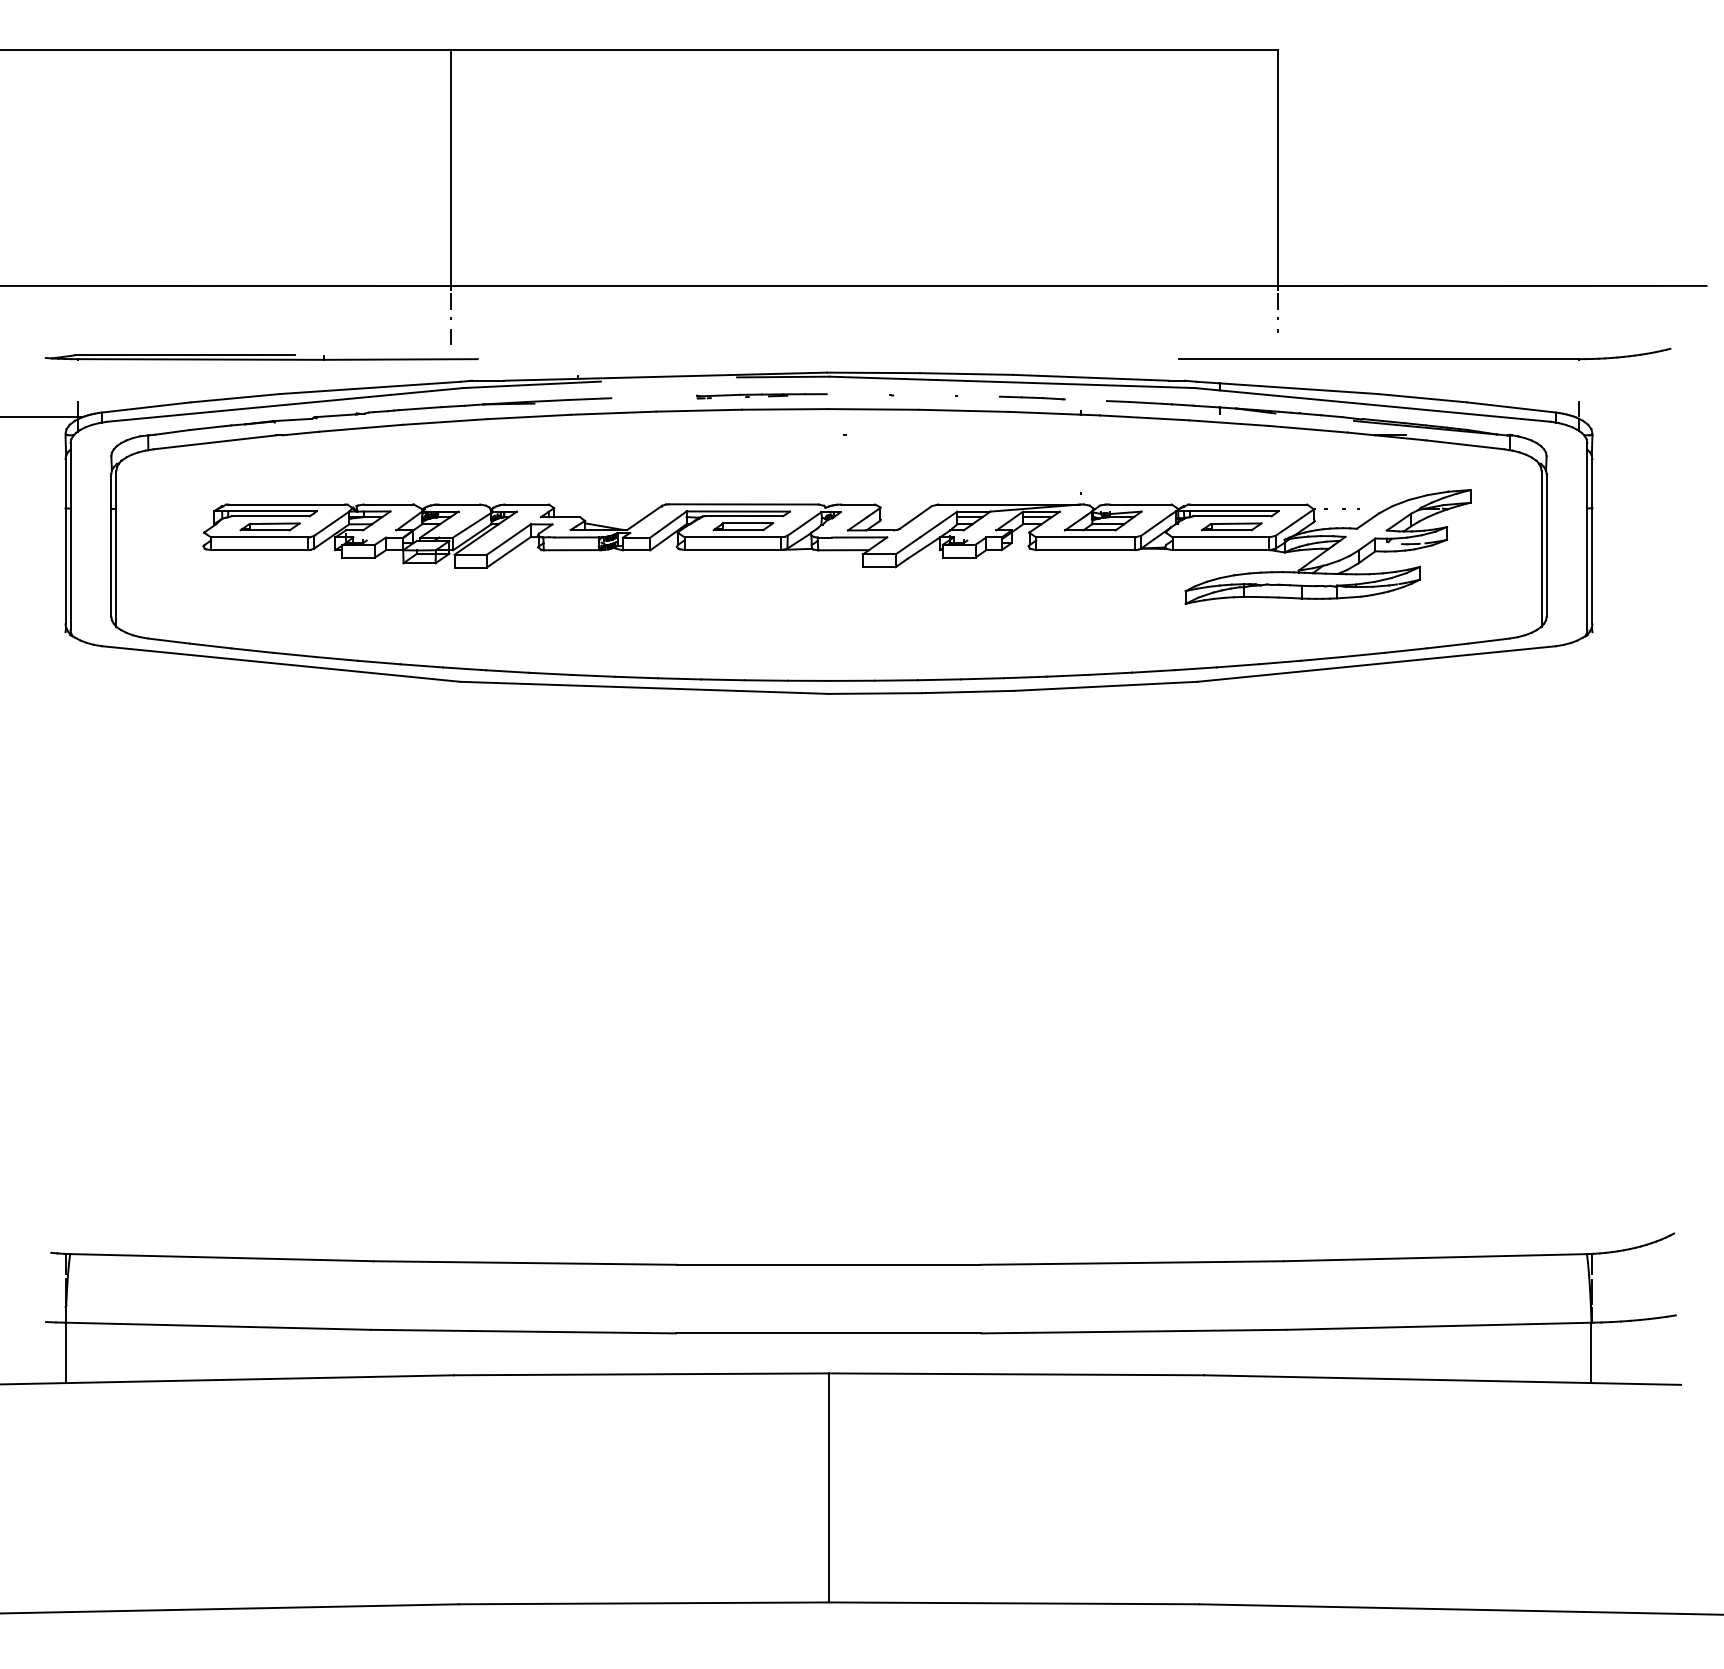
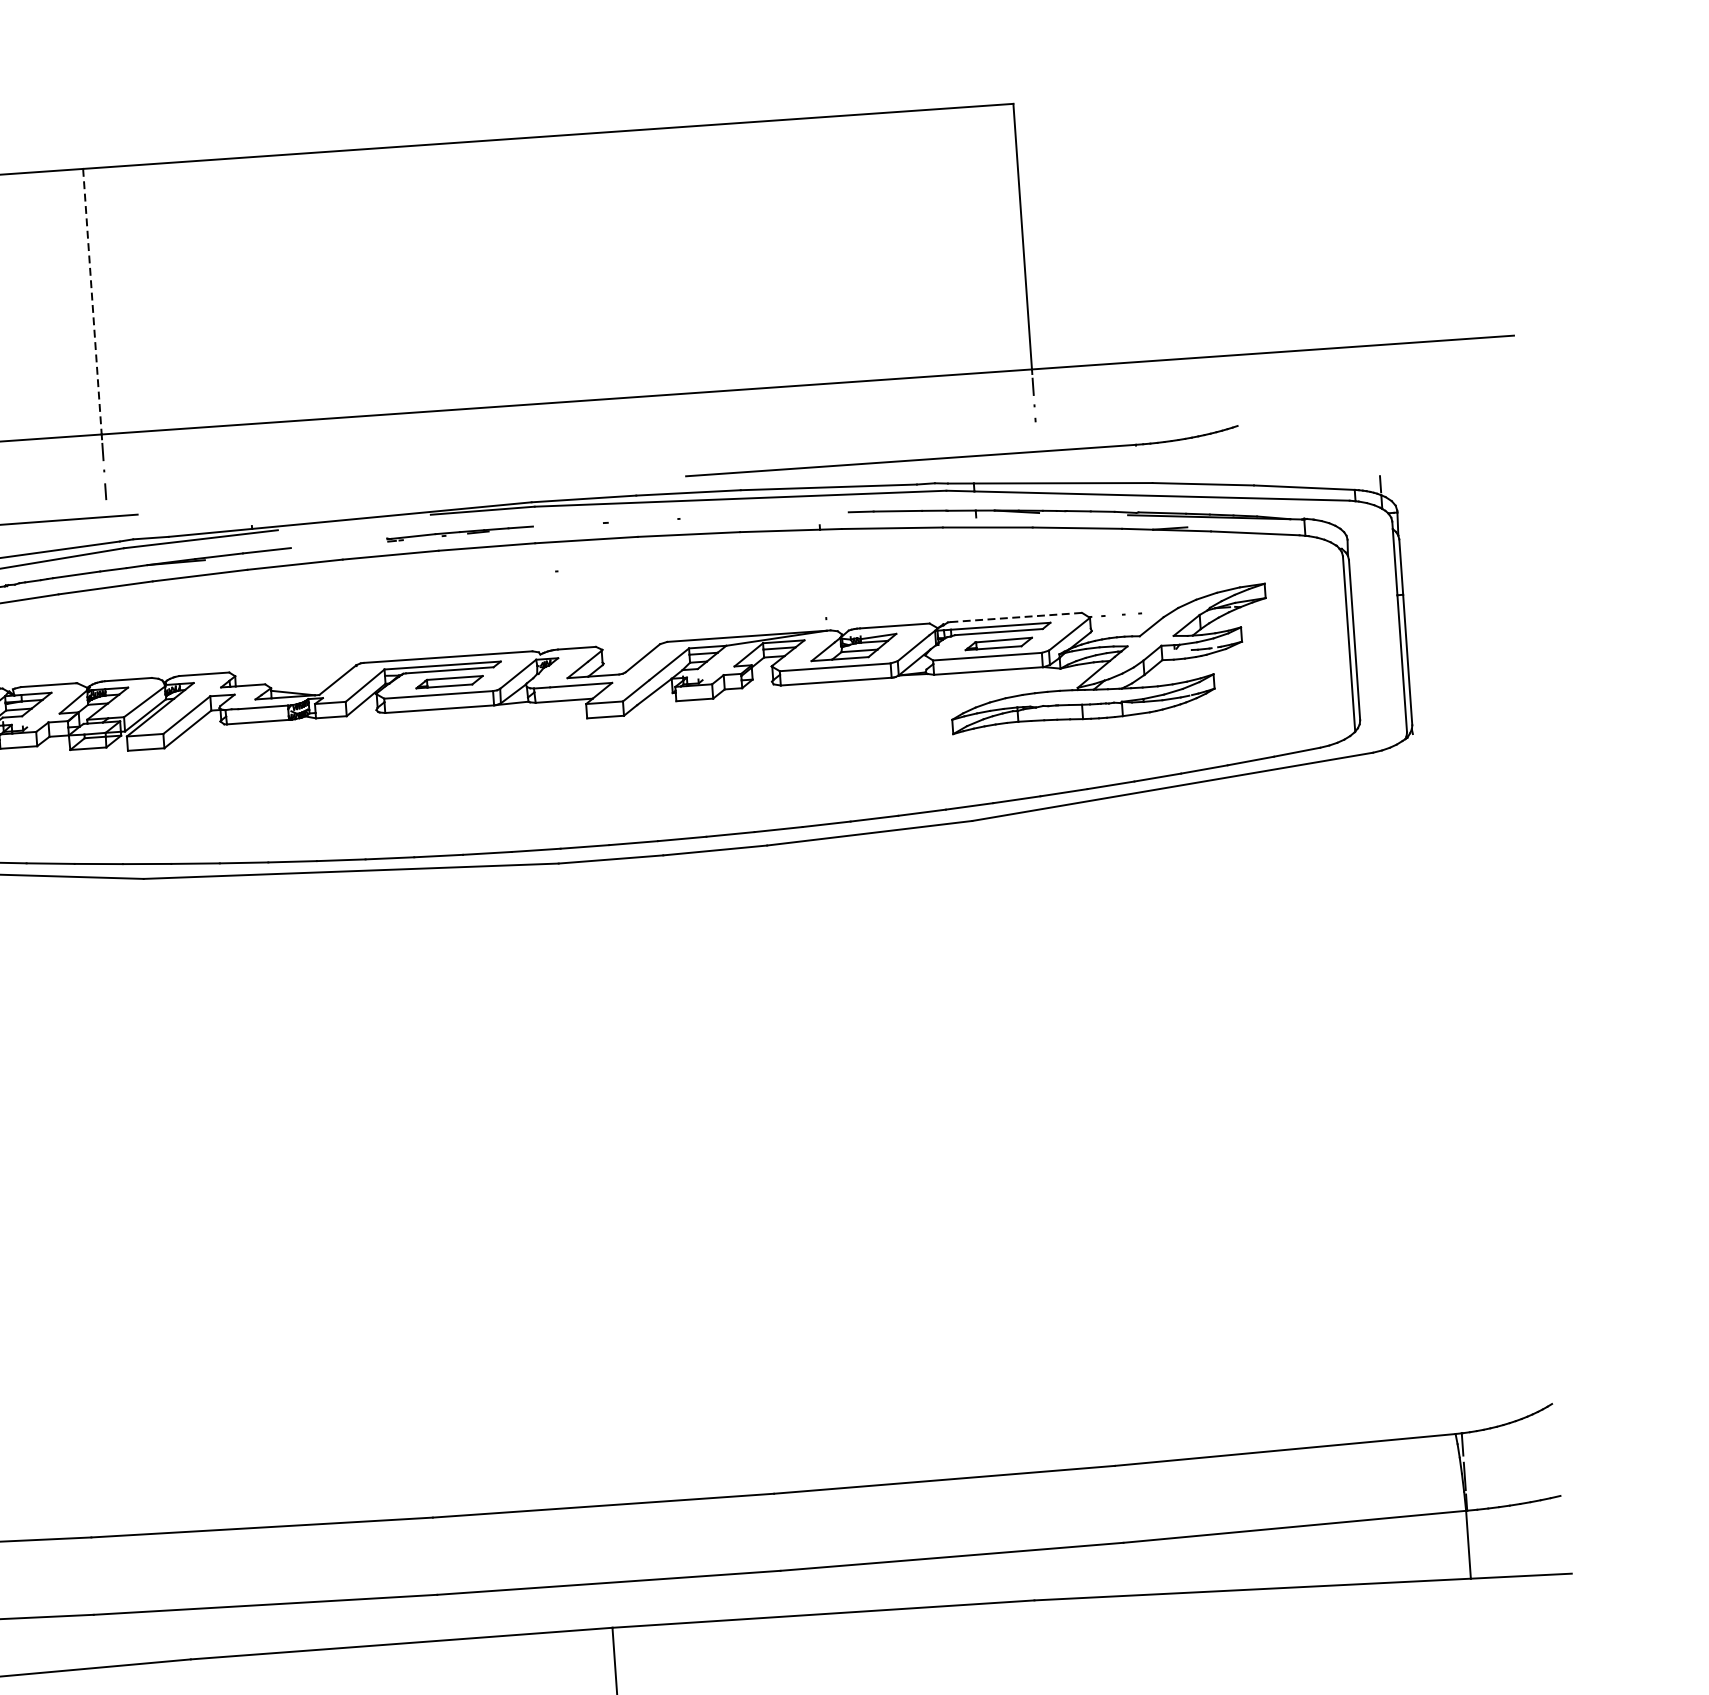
line: (450, 168) -> (92, 302), solid -> dashed
part: (1424, 353) -> (961, 450), moved
line: (1032, 397) -> (764, 514), removed
line: (1248, 504) -> (1016, 617), solid -> dashed

